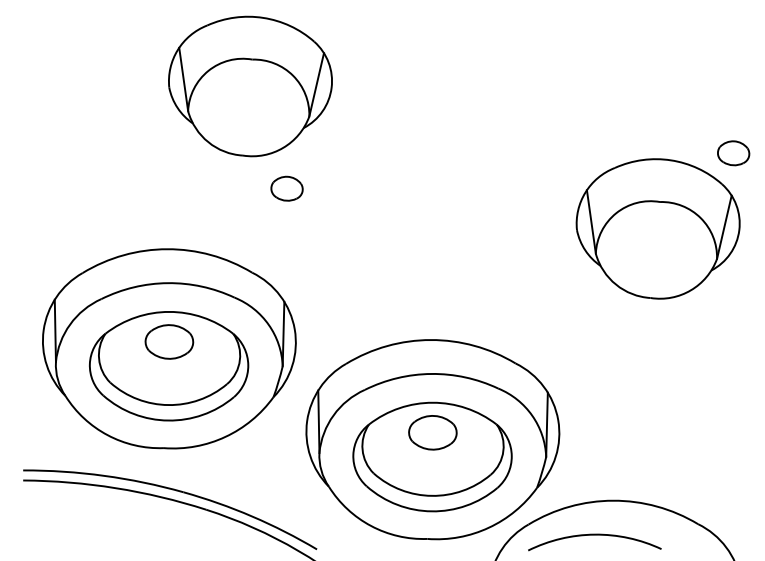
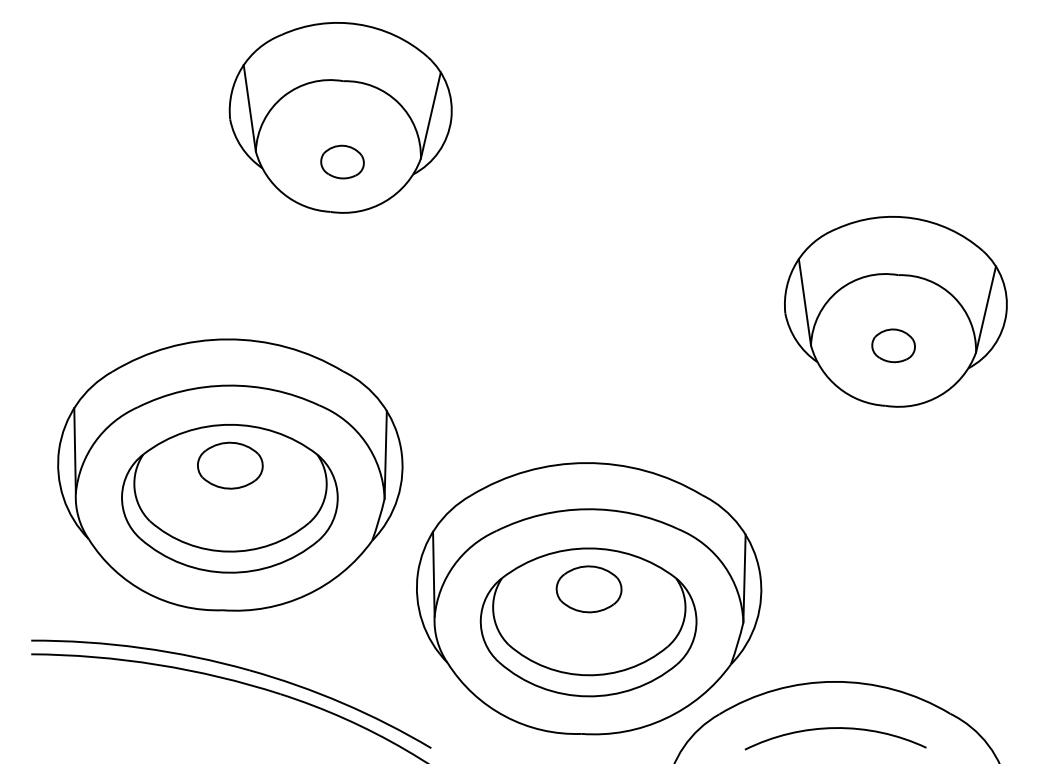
part: (733, 153) -> (893, 345), moved
part: (287, 188) -> (342, 161), moved
arc: (594, 534) -> (835, 728), moved

